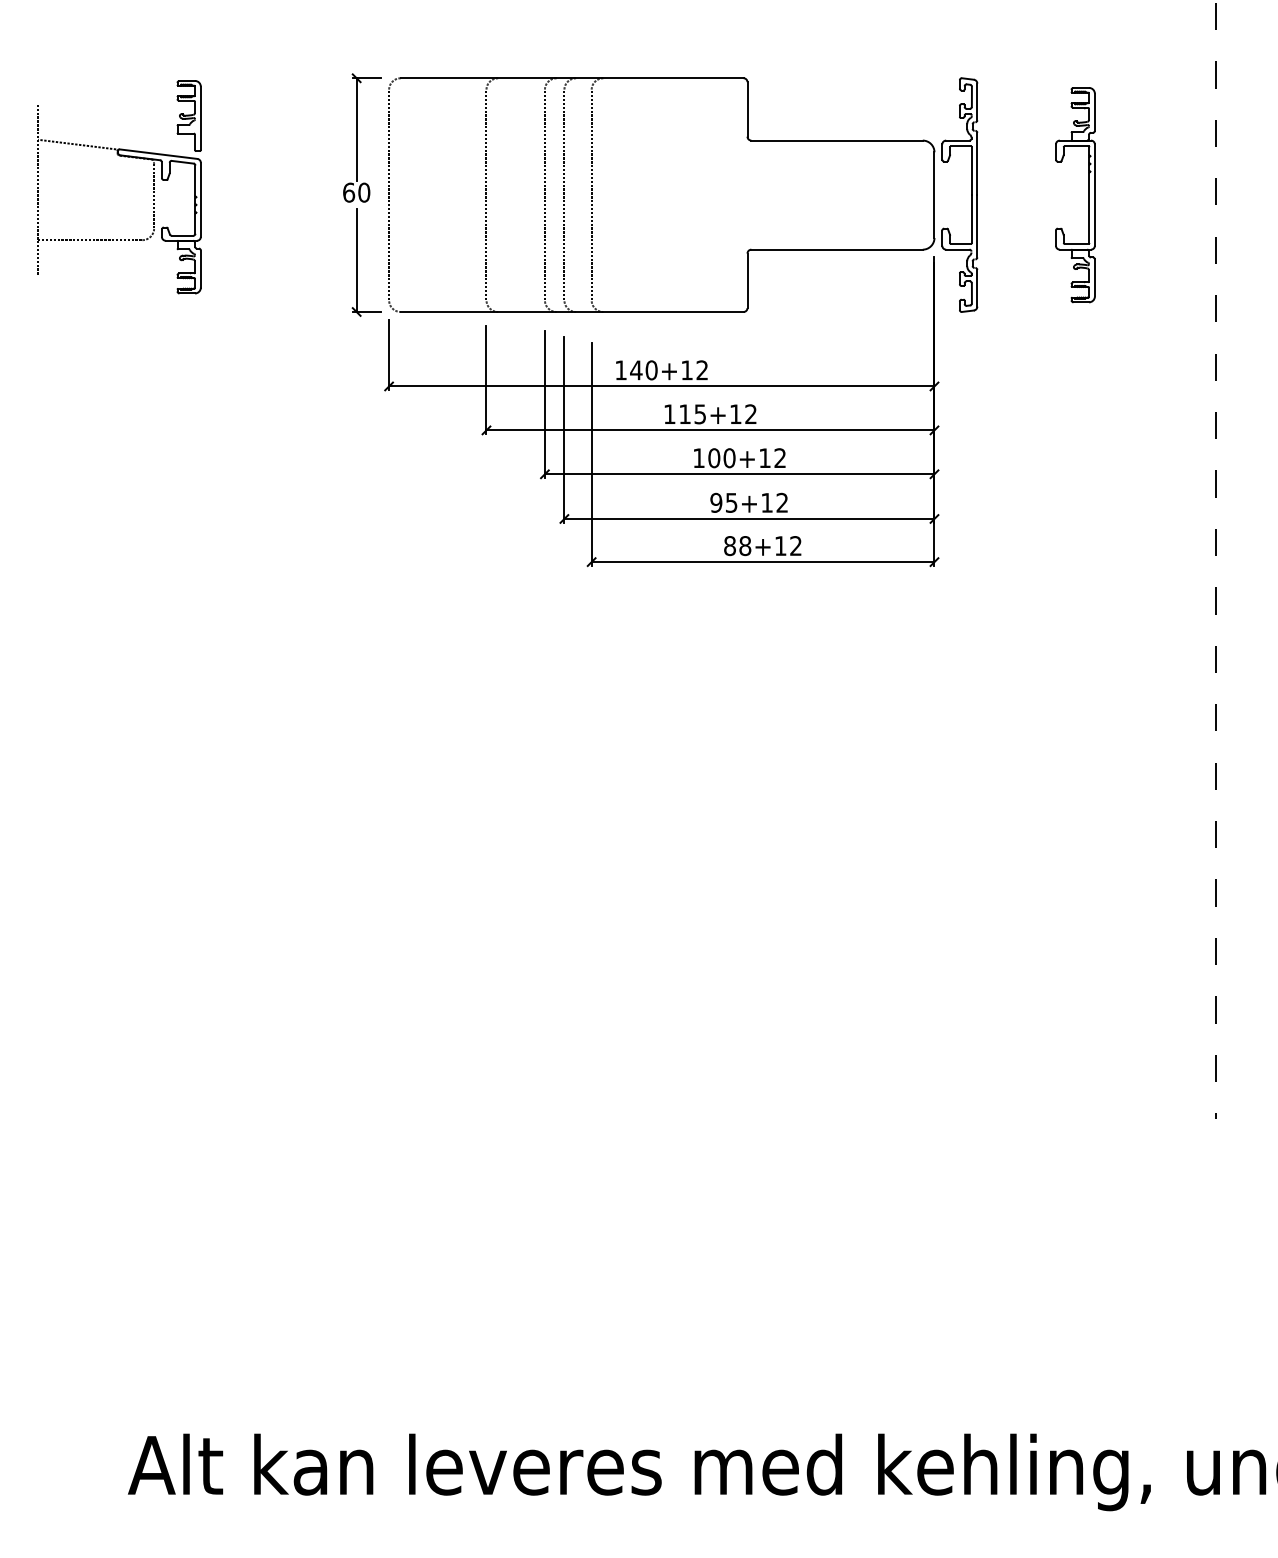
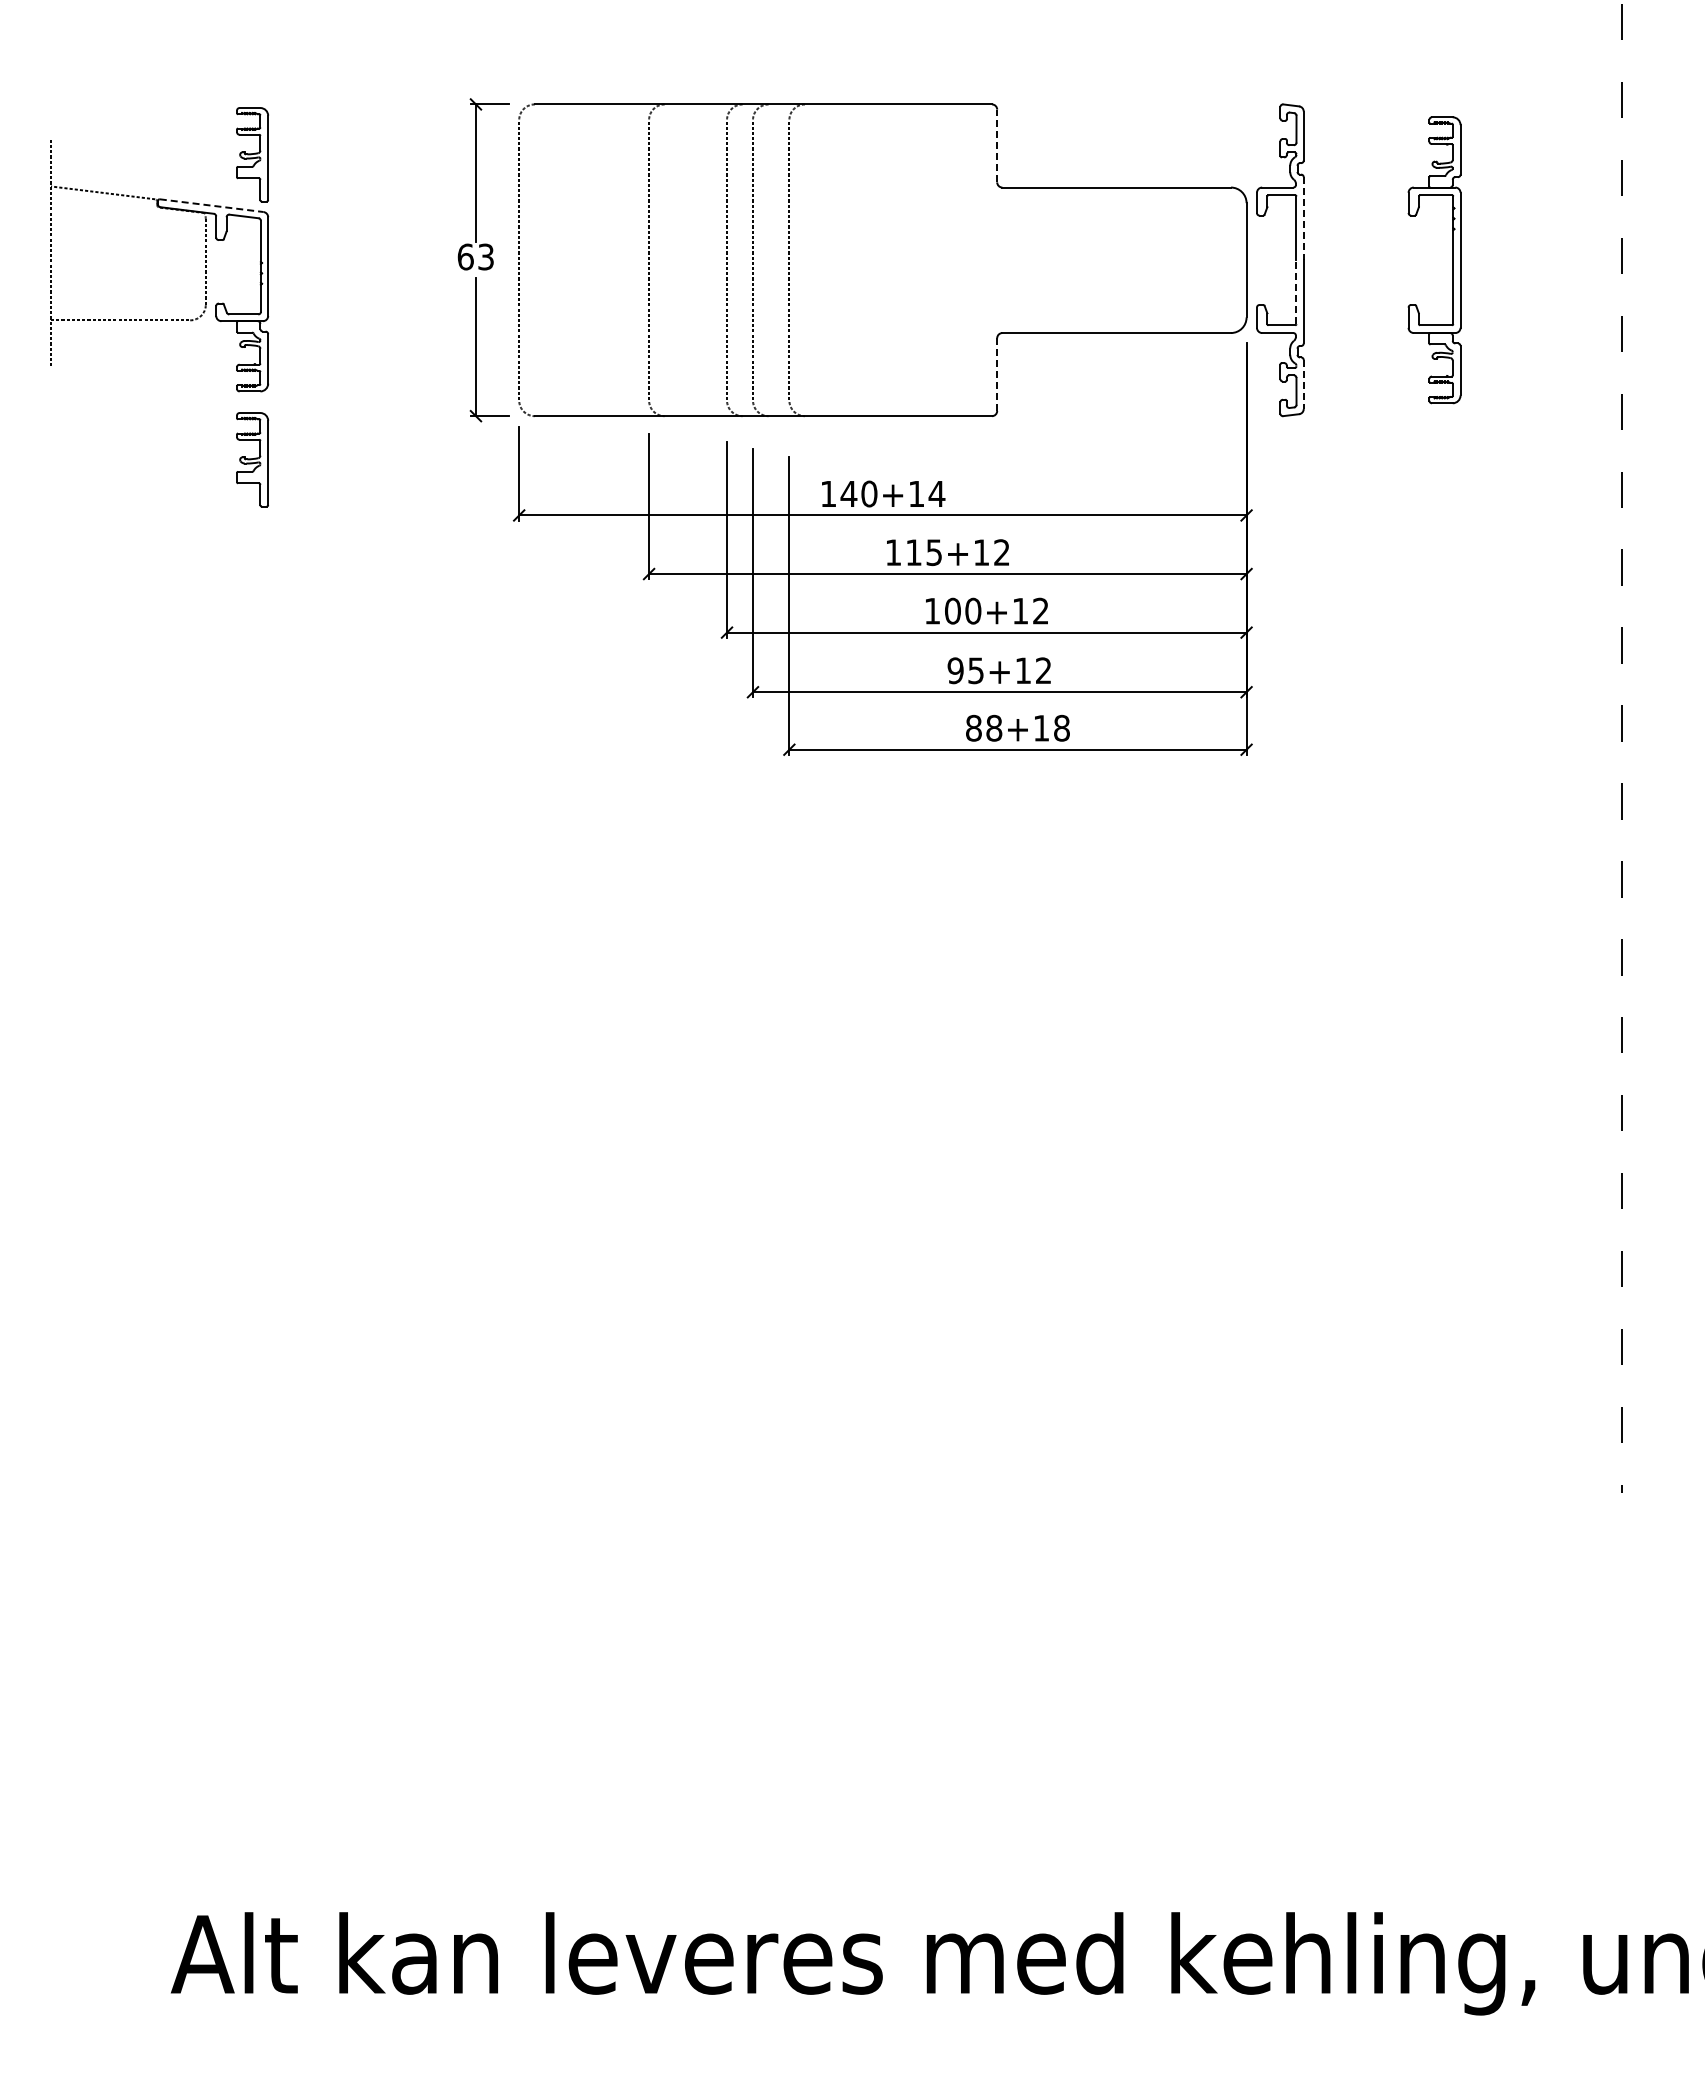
line: (747, 109) -> (997, 145), solid -> dashed
line: (159, 154) -> (212, 205), solid -> dashed
line: (977, 163) -> (1303, 218), solid -> dashed
text: (364, 192) -> (486, 256), 60 -> 63
line: (971, 219) -> (1296, 292), solid -> dashed
line: (747, 280) -> (997, 374), solid -> dashed
line: (977, 289) -> (1303, 385), solid -> dashed
part: (189, 344) -> (252, 459), added
text: (701, 369) -> (936, 493), 140+12 -> 140+14
text: (795, 546) -> (1061, 728), 88+12 -> 88+18

